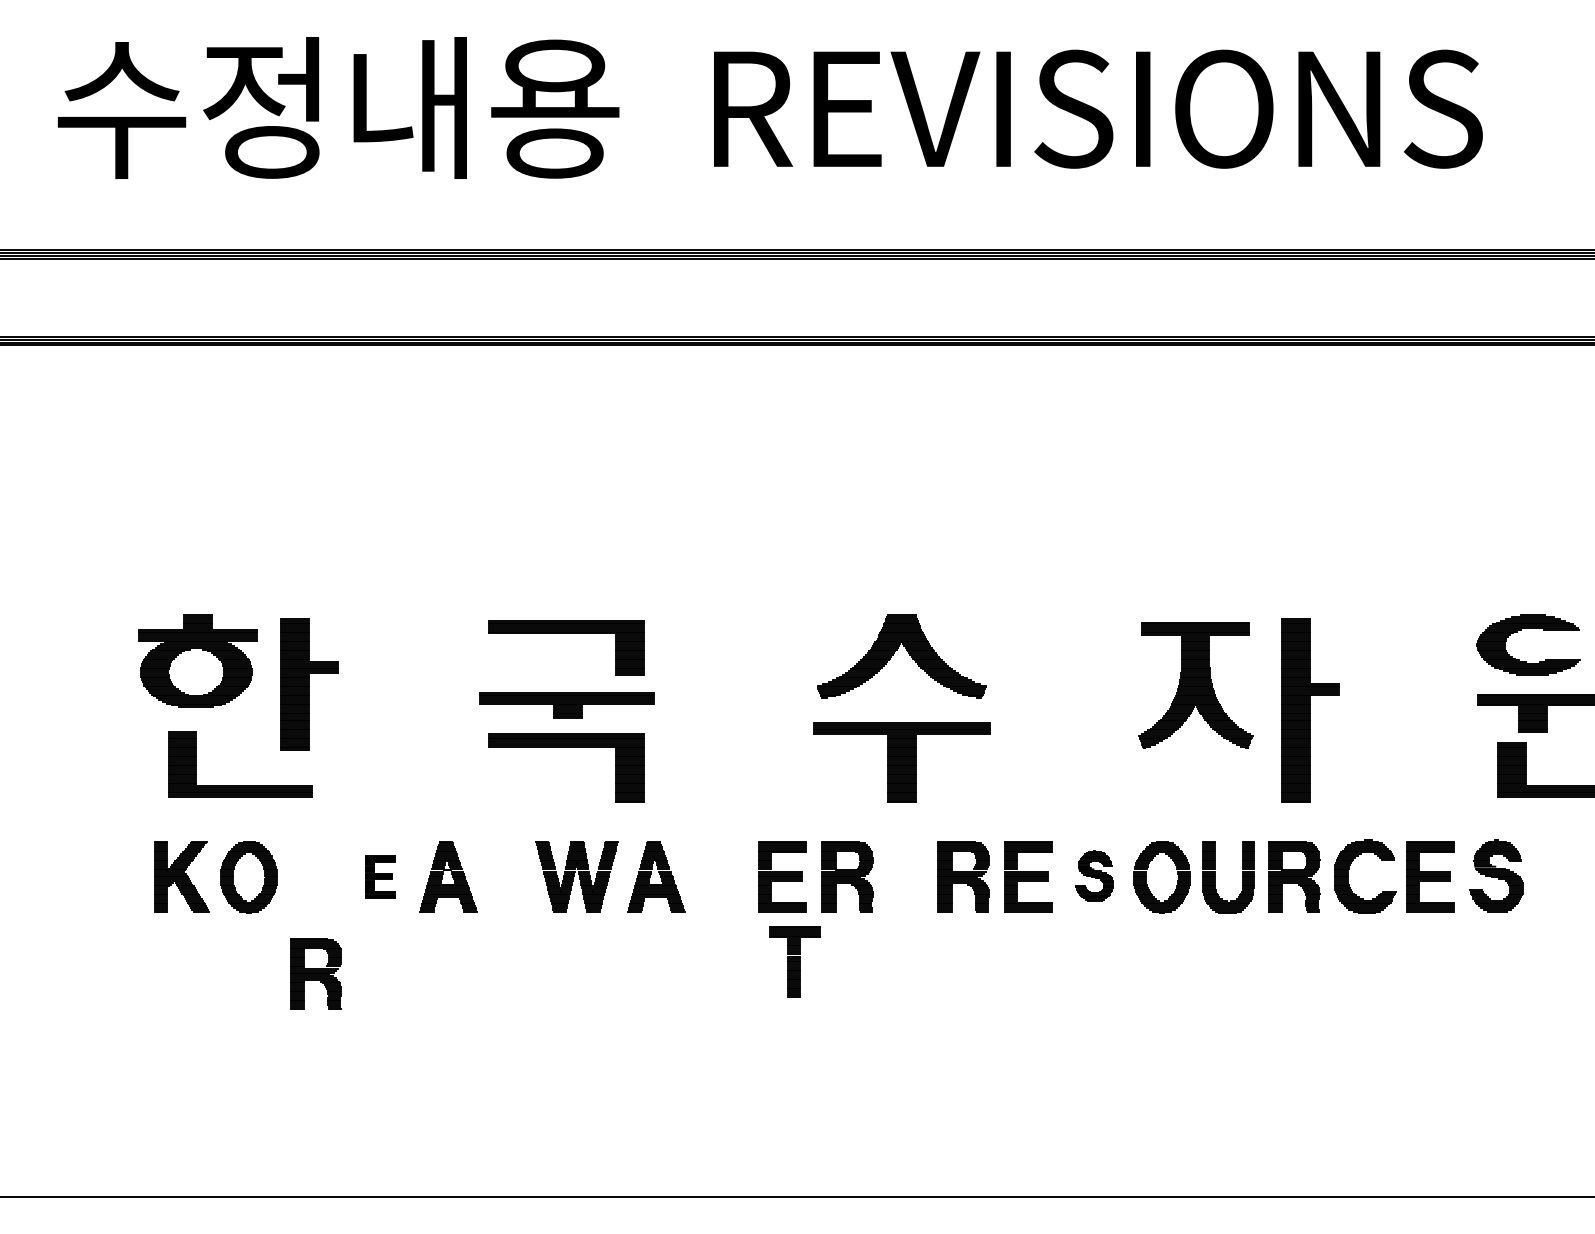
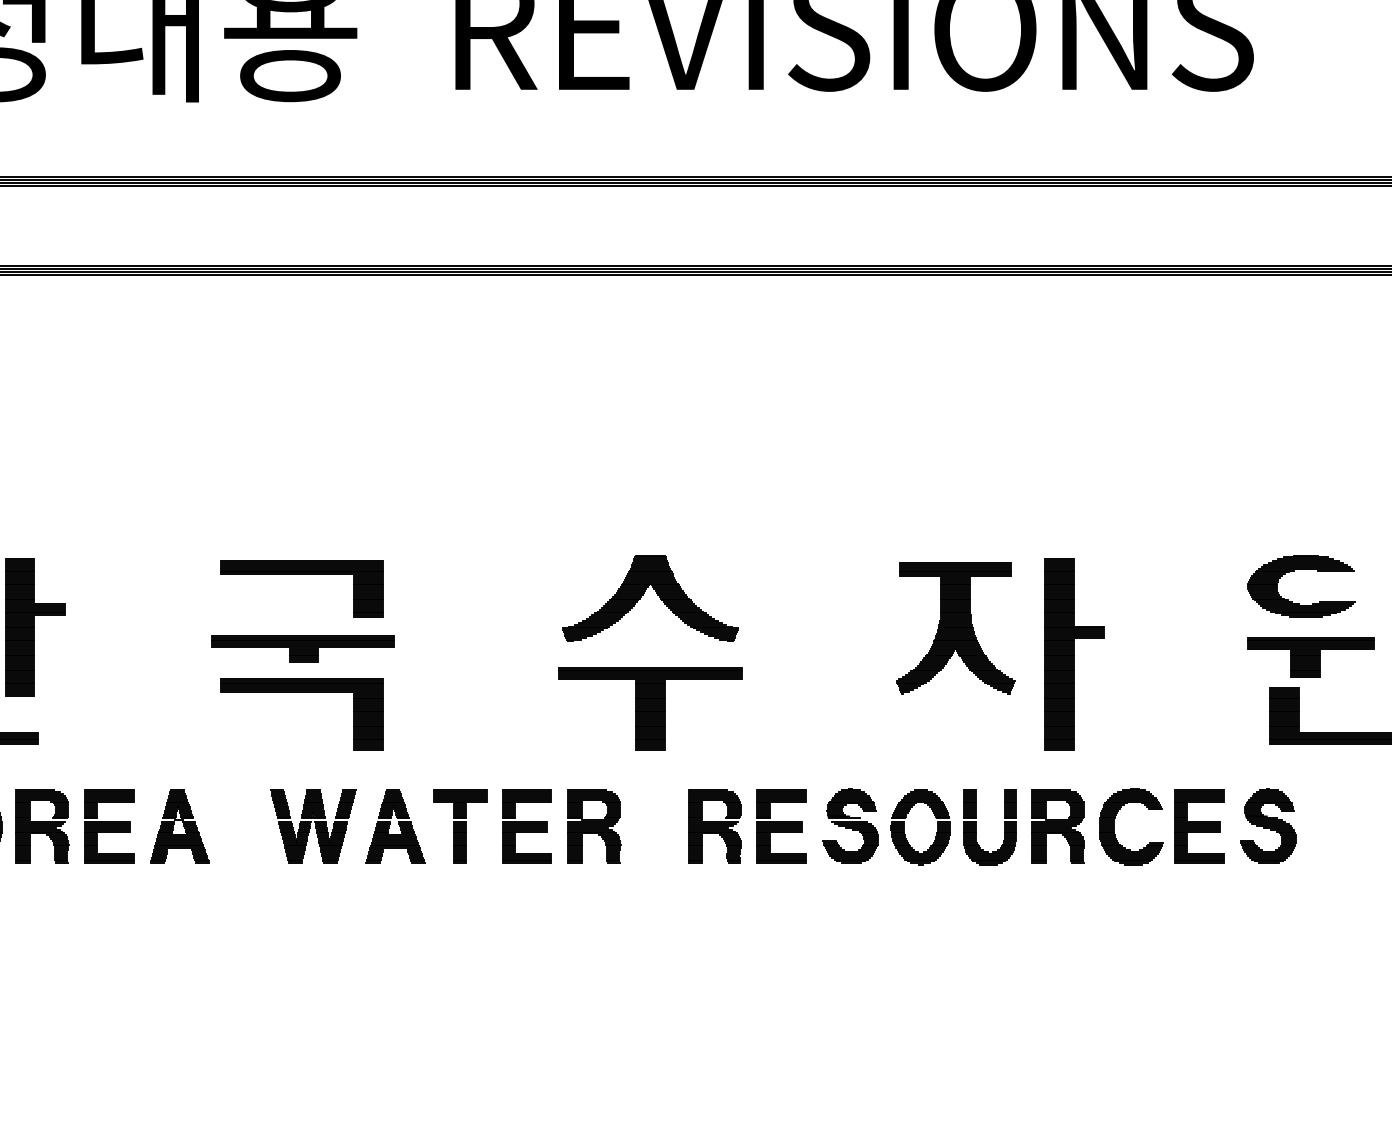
part: (1094, 875) -> (850, 825), size x1.43
part: (380, 876) -> (109, 826), size x1.67
part: (794, 961) -> (460, 826), moved
part: (315, 973) -> (41, 826), moved

